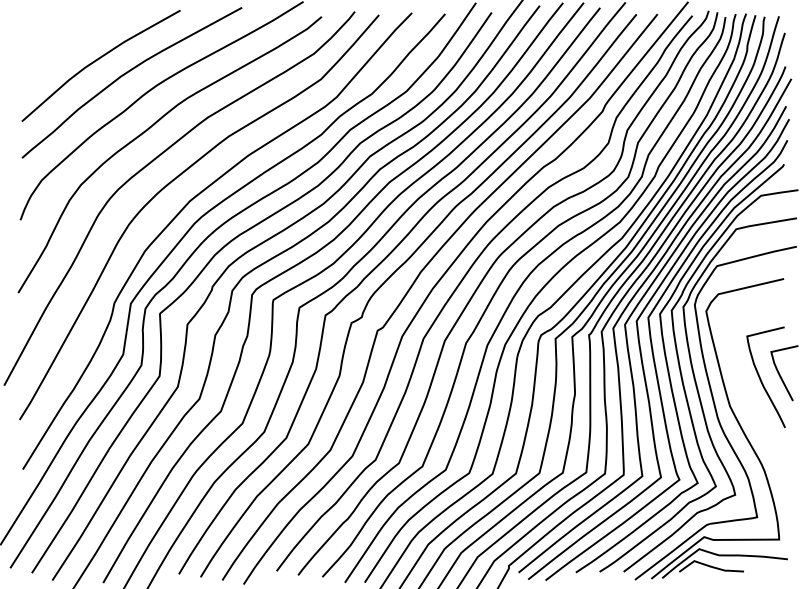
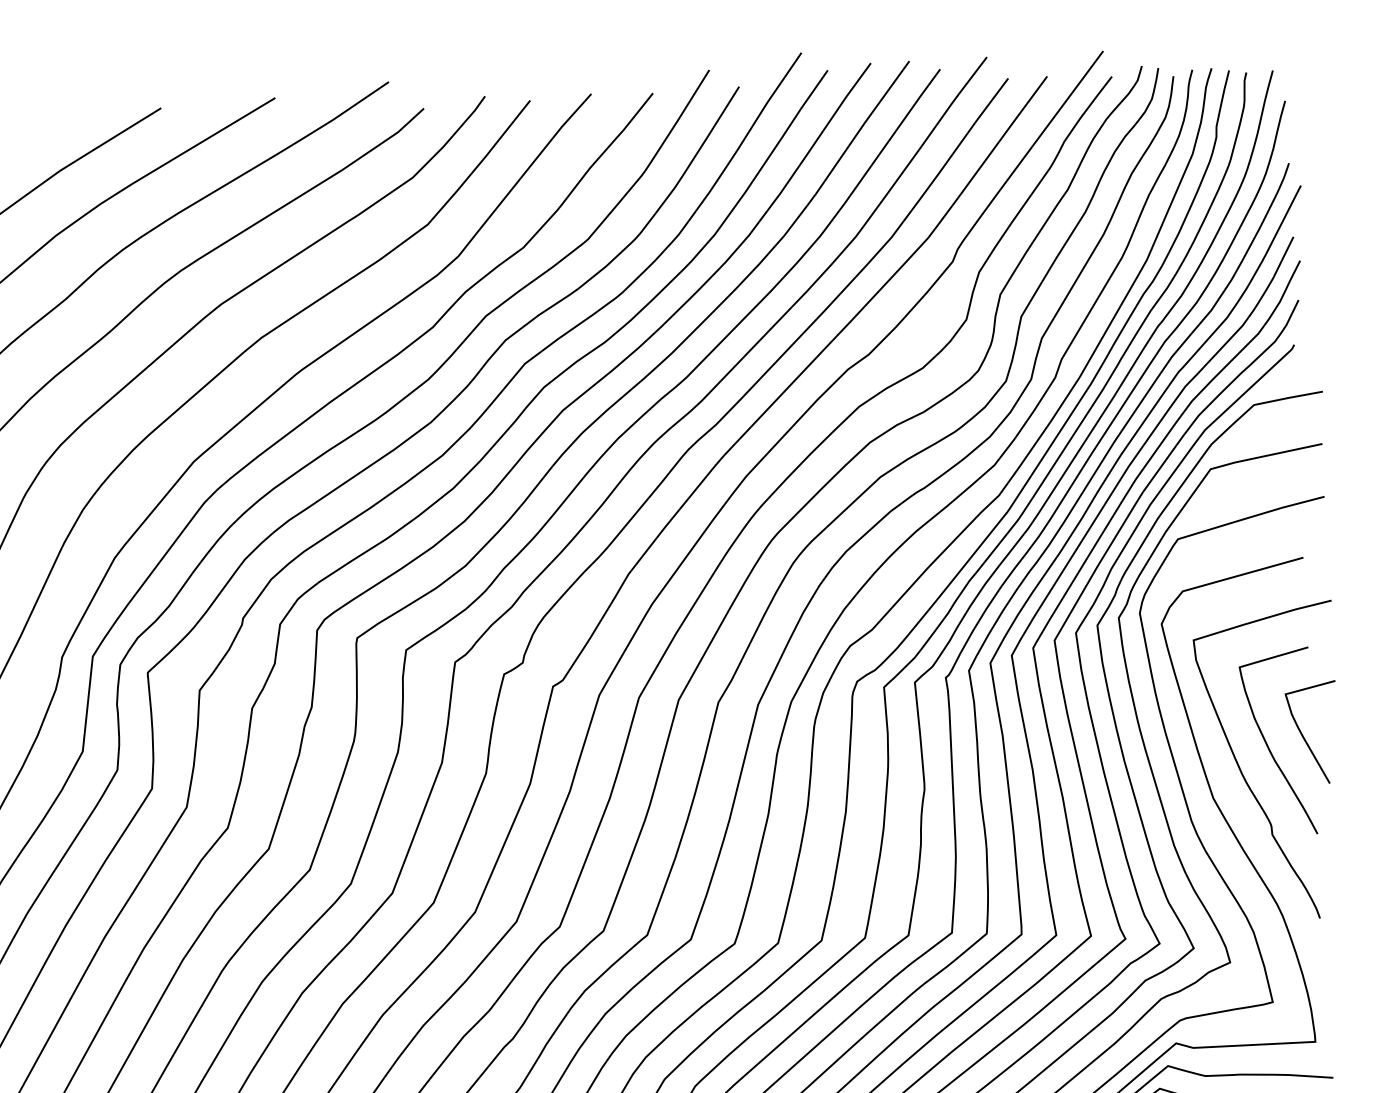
curve: (746, 391) -> (1242, 769), added

